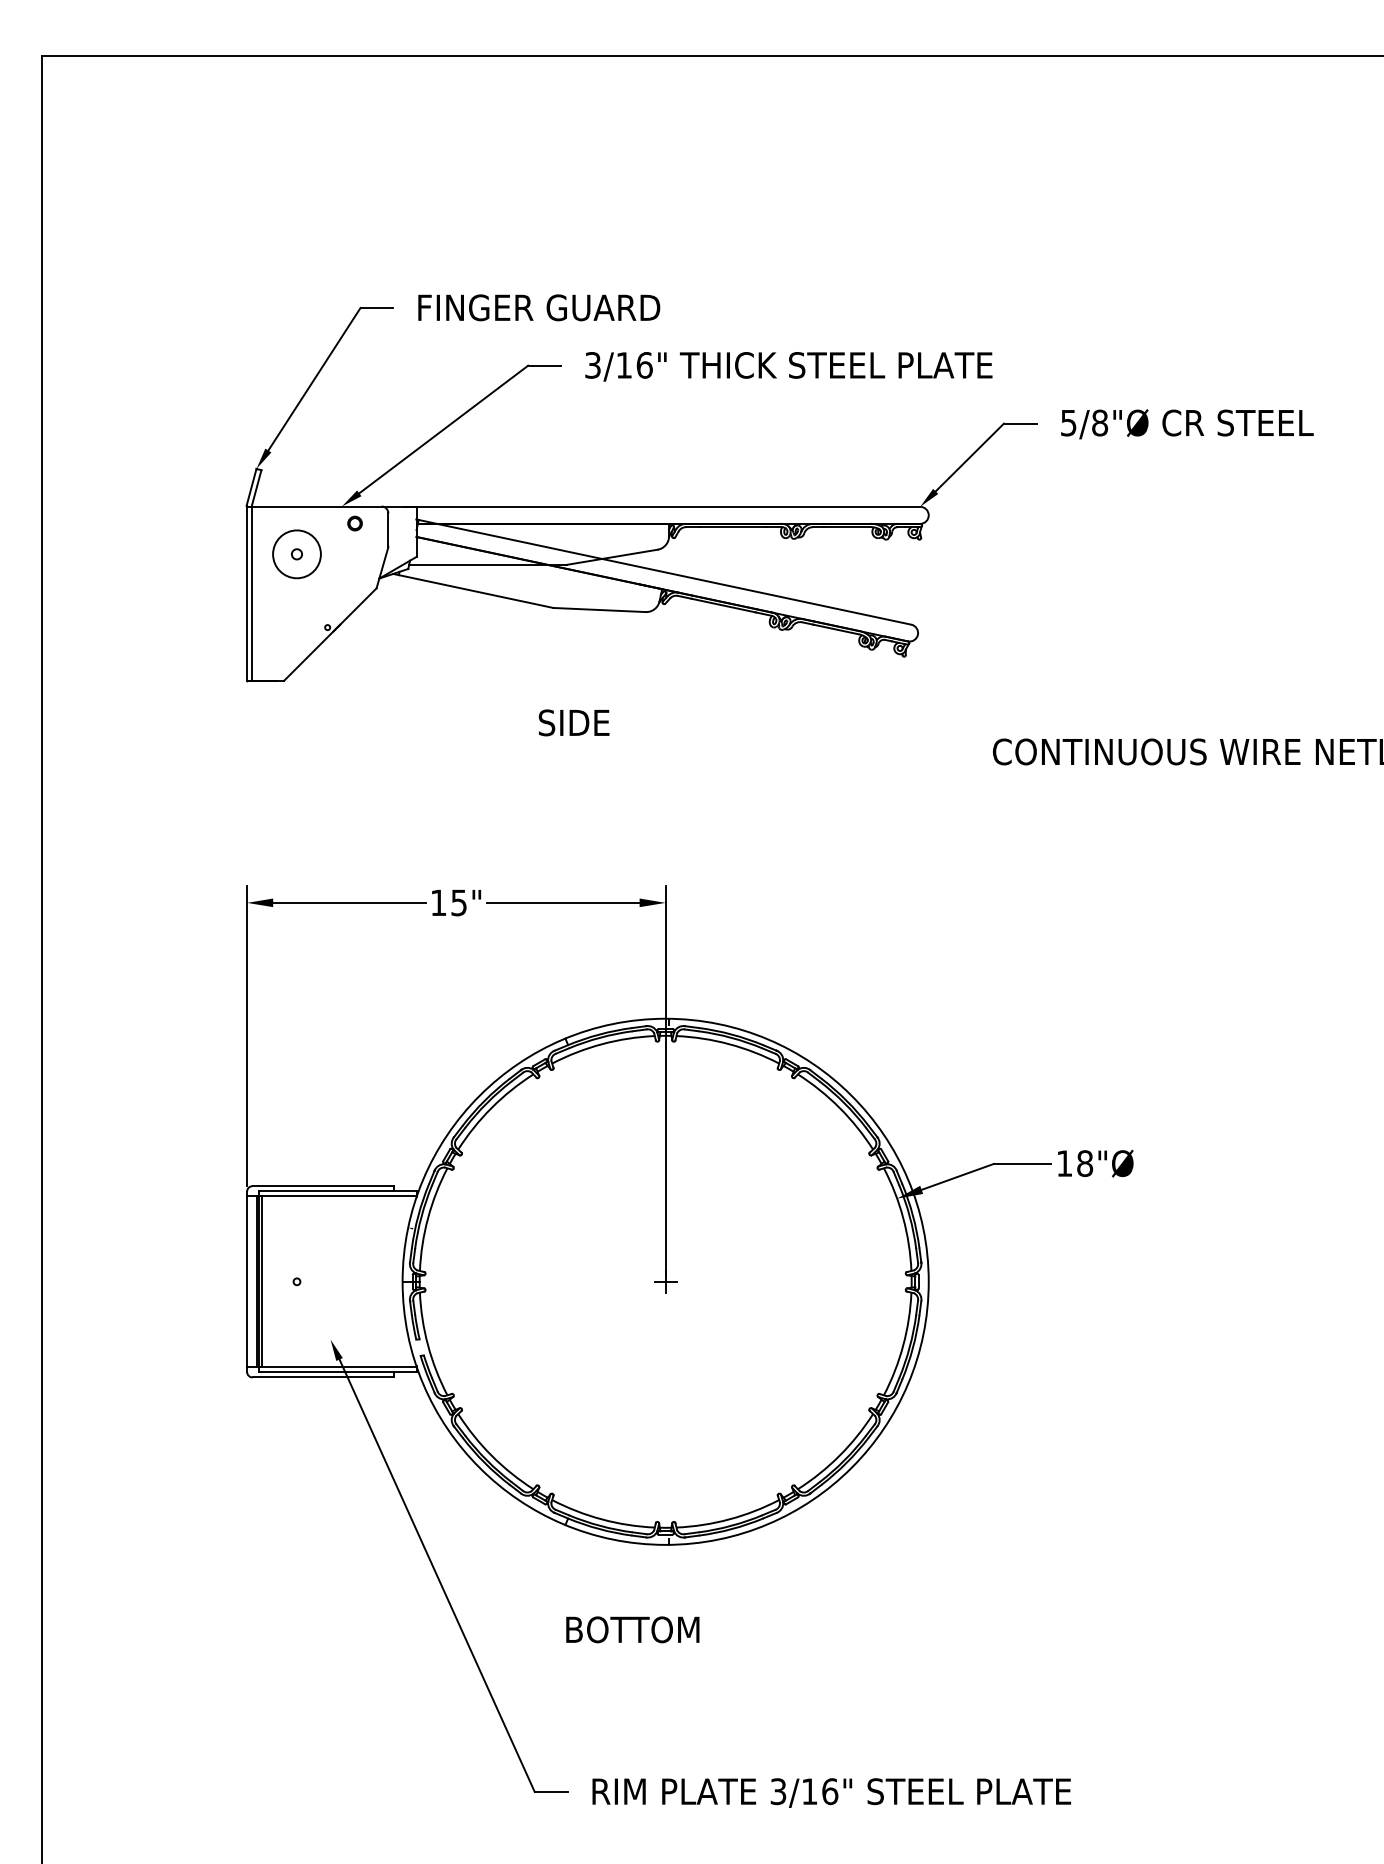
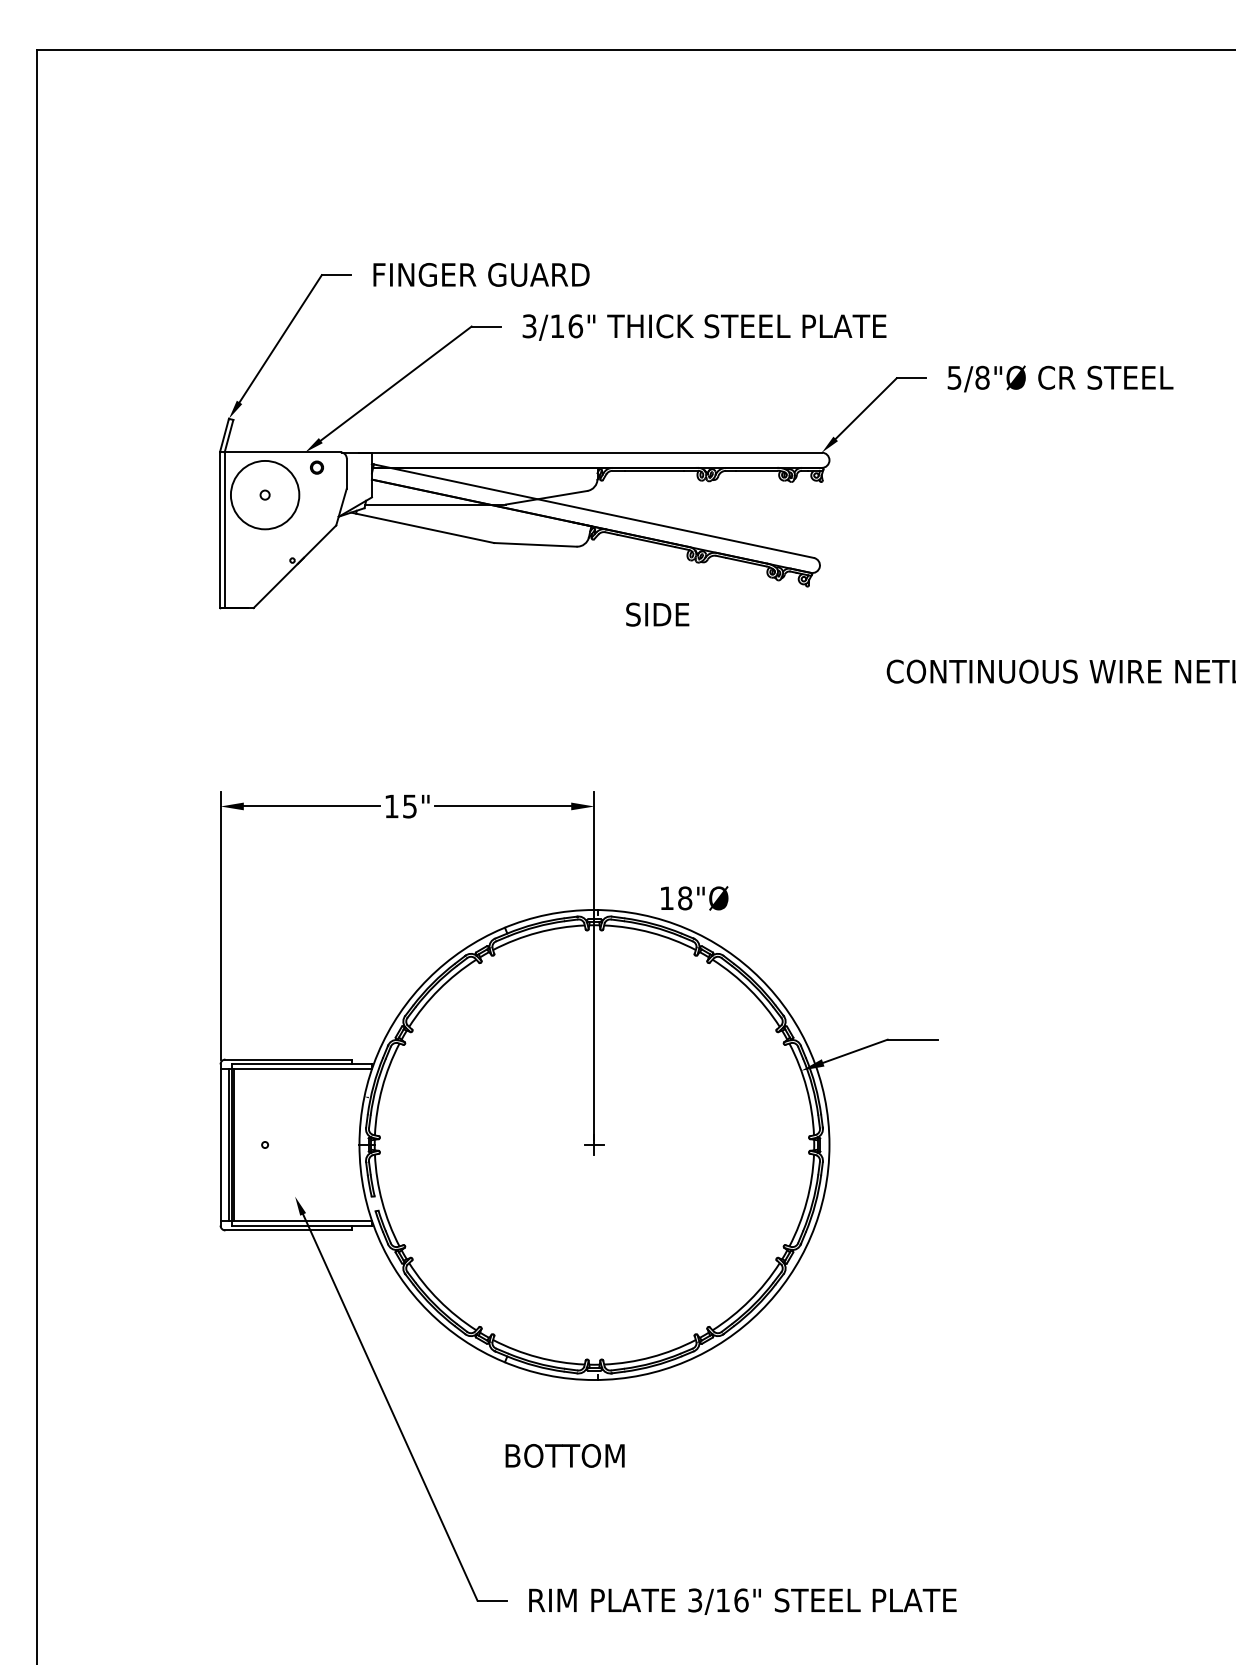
circle: (296, 553) -> (264, 494), size x1.6
text: (573, 722) -> (657, 614), moved
text: (1095, 1163) -> (694, 898), moved

